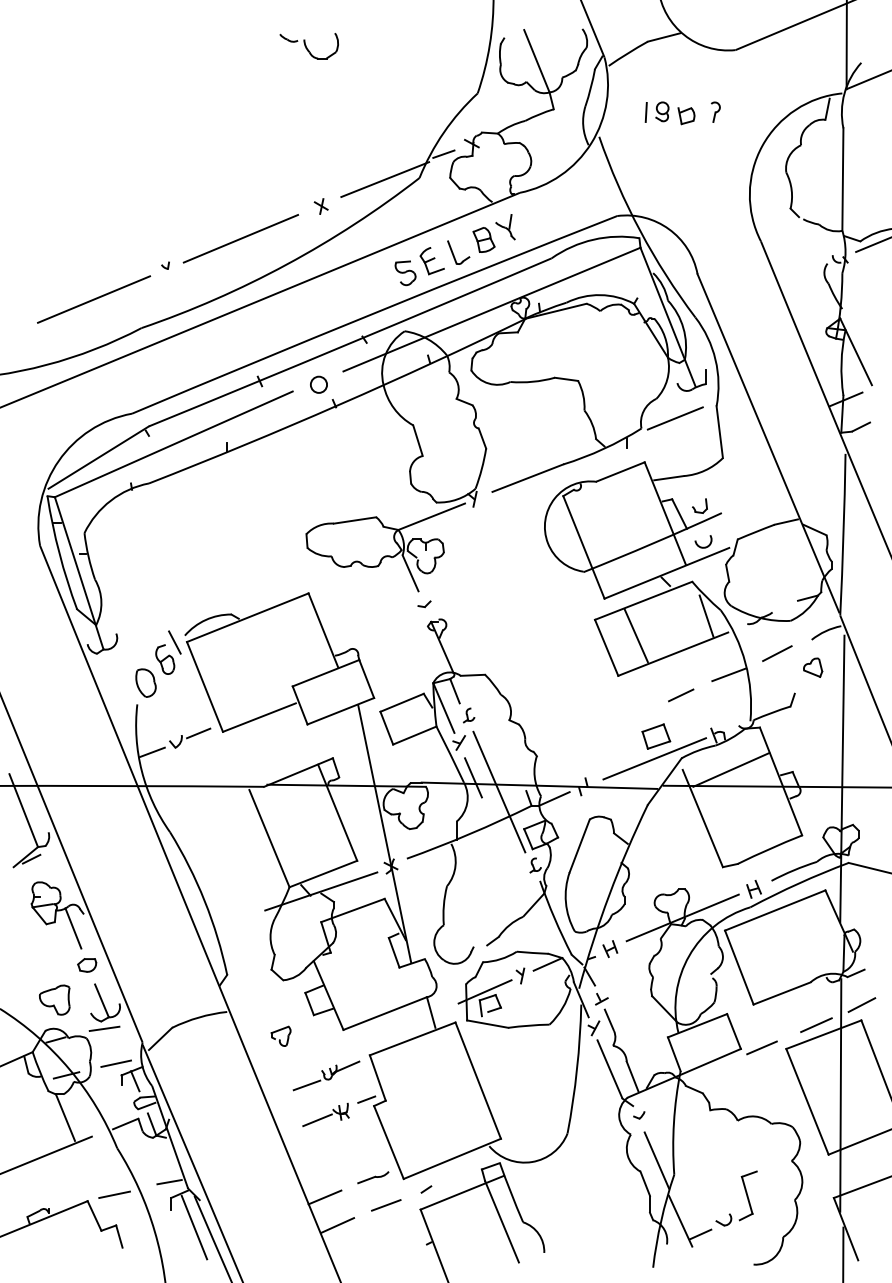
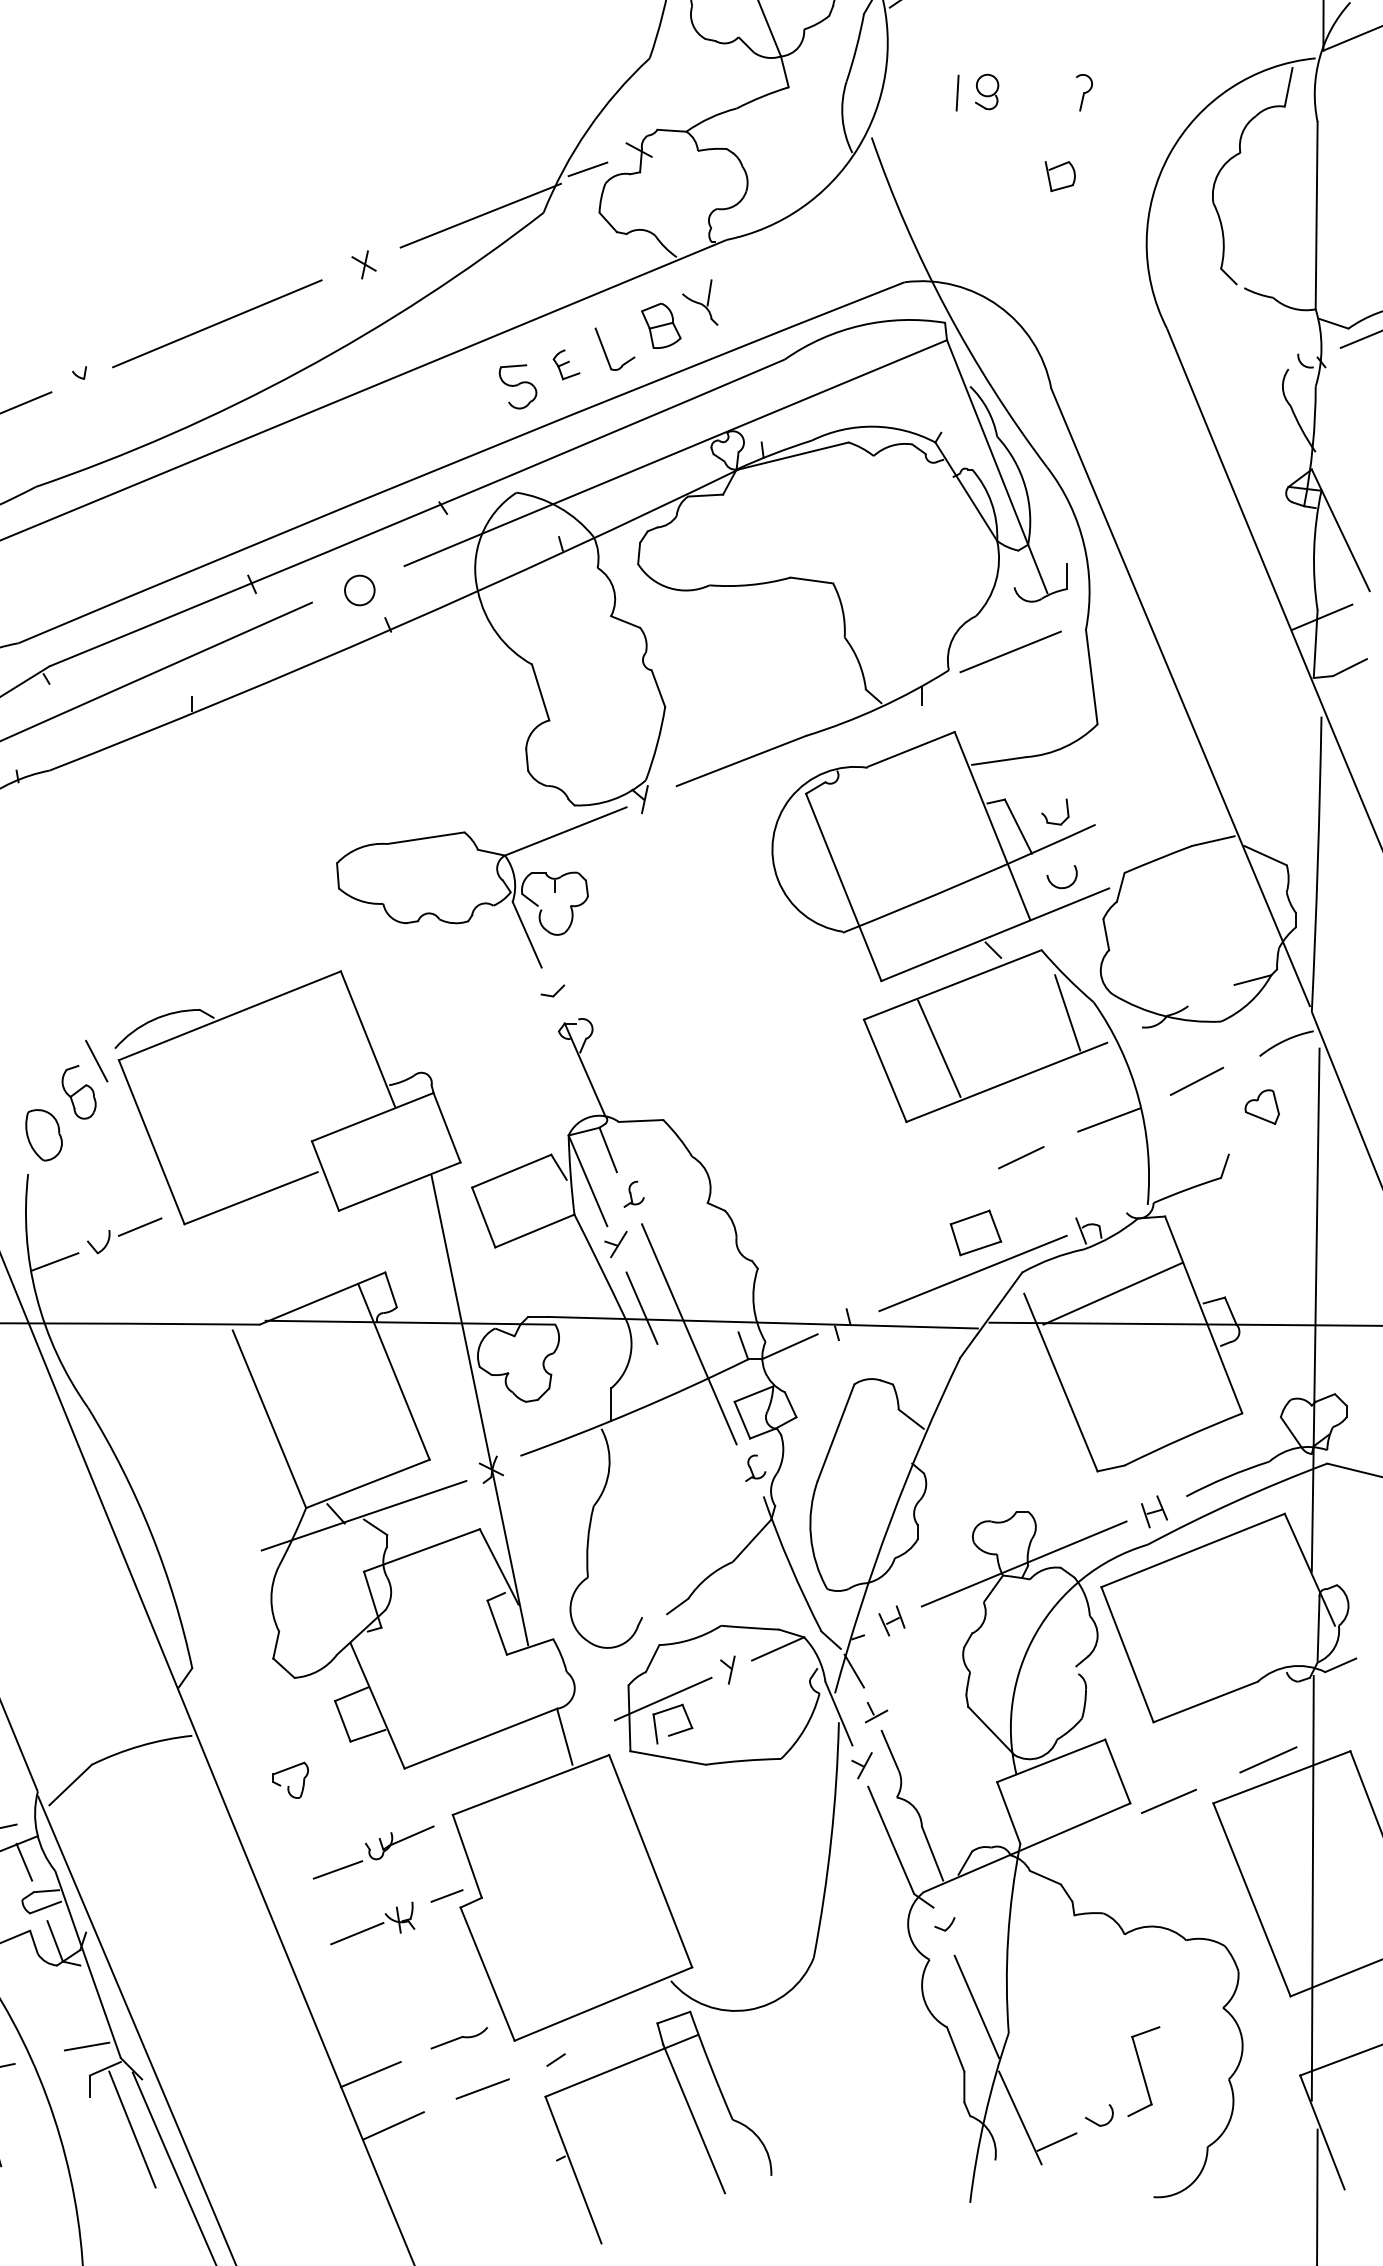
part: (686, 116) -> (1060, 177), moved
part: (431, 261) -> (565, 365), size x0.6
line: (861, 1004) -> (1350, 1722), removed

